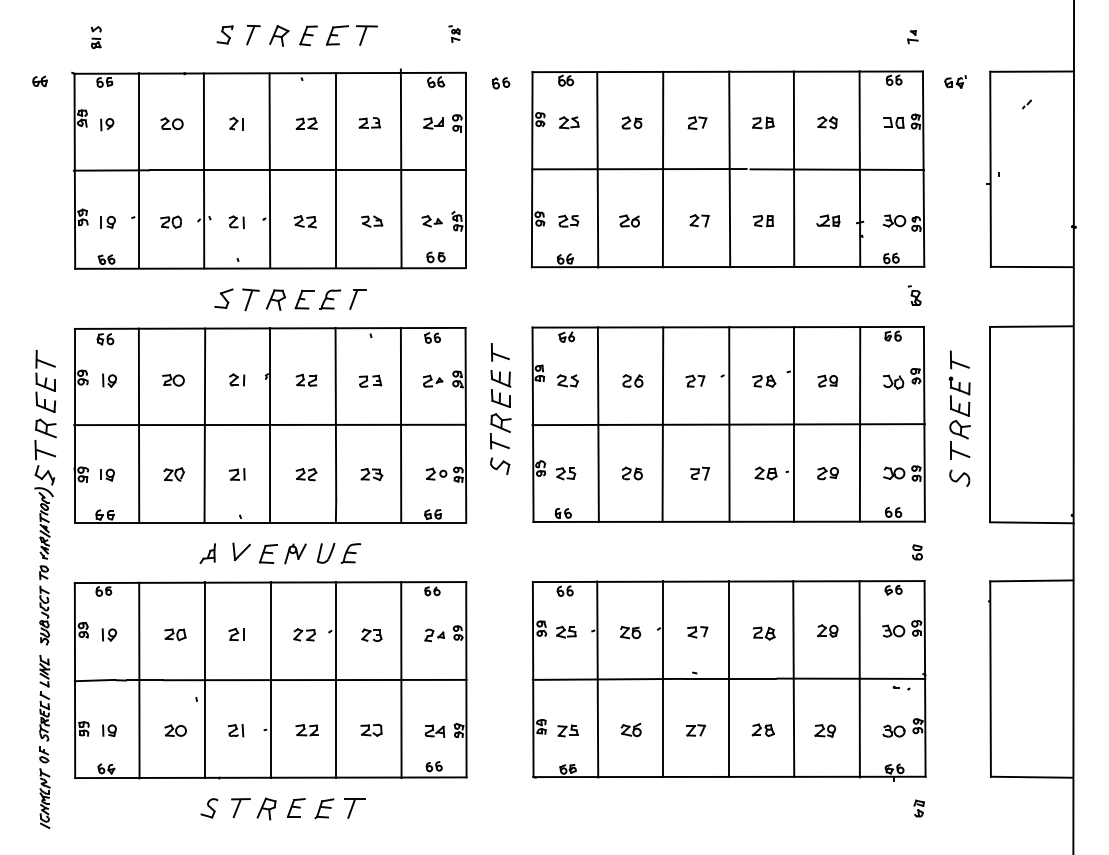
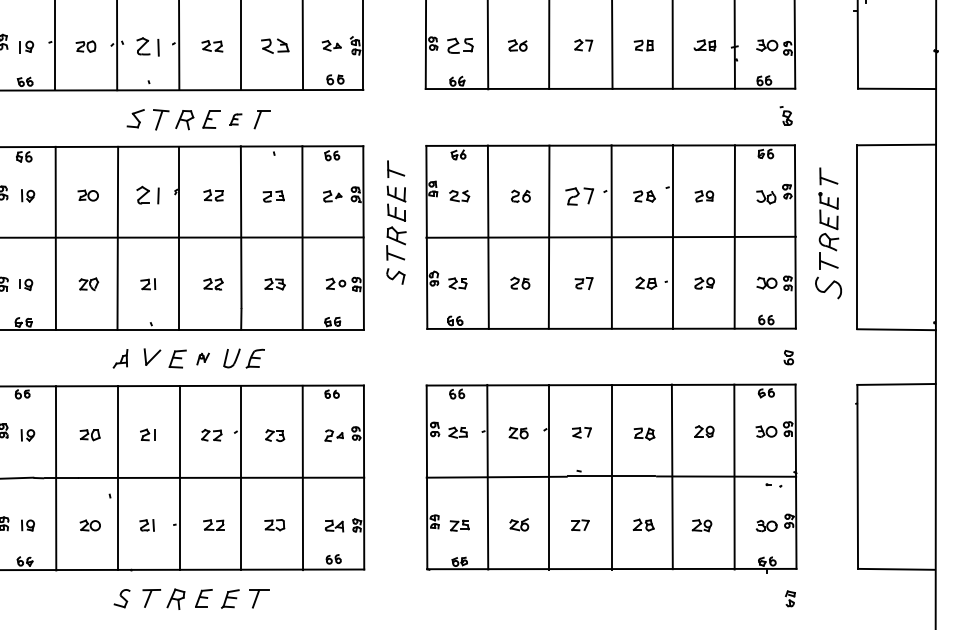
part: (568, 220) -> (460, 45), size x1.4
part: (236, 221) -> (147, 46), size x1.6
part: (372, 221) -> (275, 46), size x1.4
part: (329, 299) -> (235, 119), size x0.6
part: (237, 379) -> (148, 194), size x1.6
part: (695, 380) -> (579, 195), size x1.6
part: (959, 477) -> (828, 287), size x1.4
part: (295, 553) -> (203, 358), size x0.6

